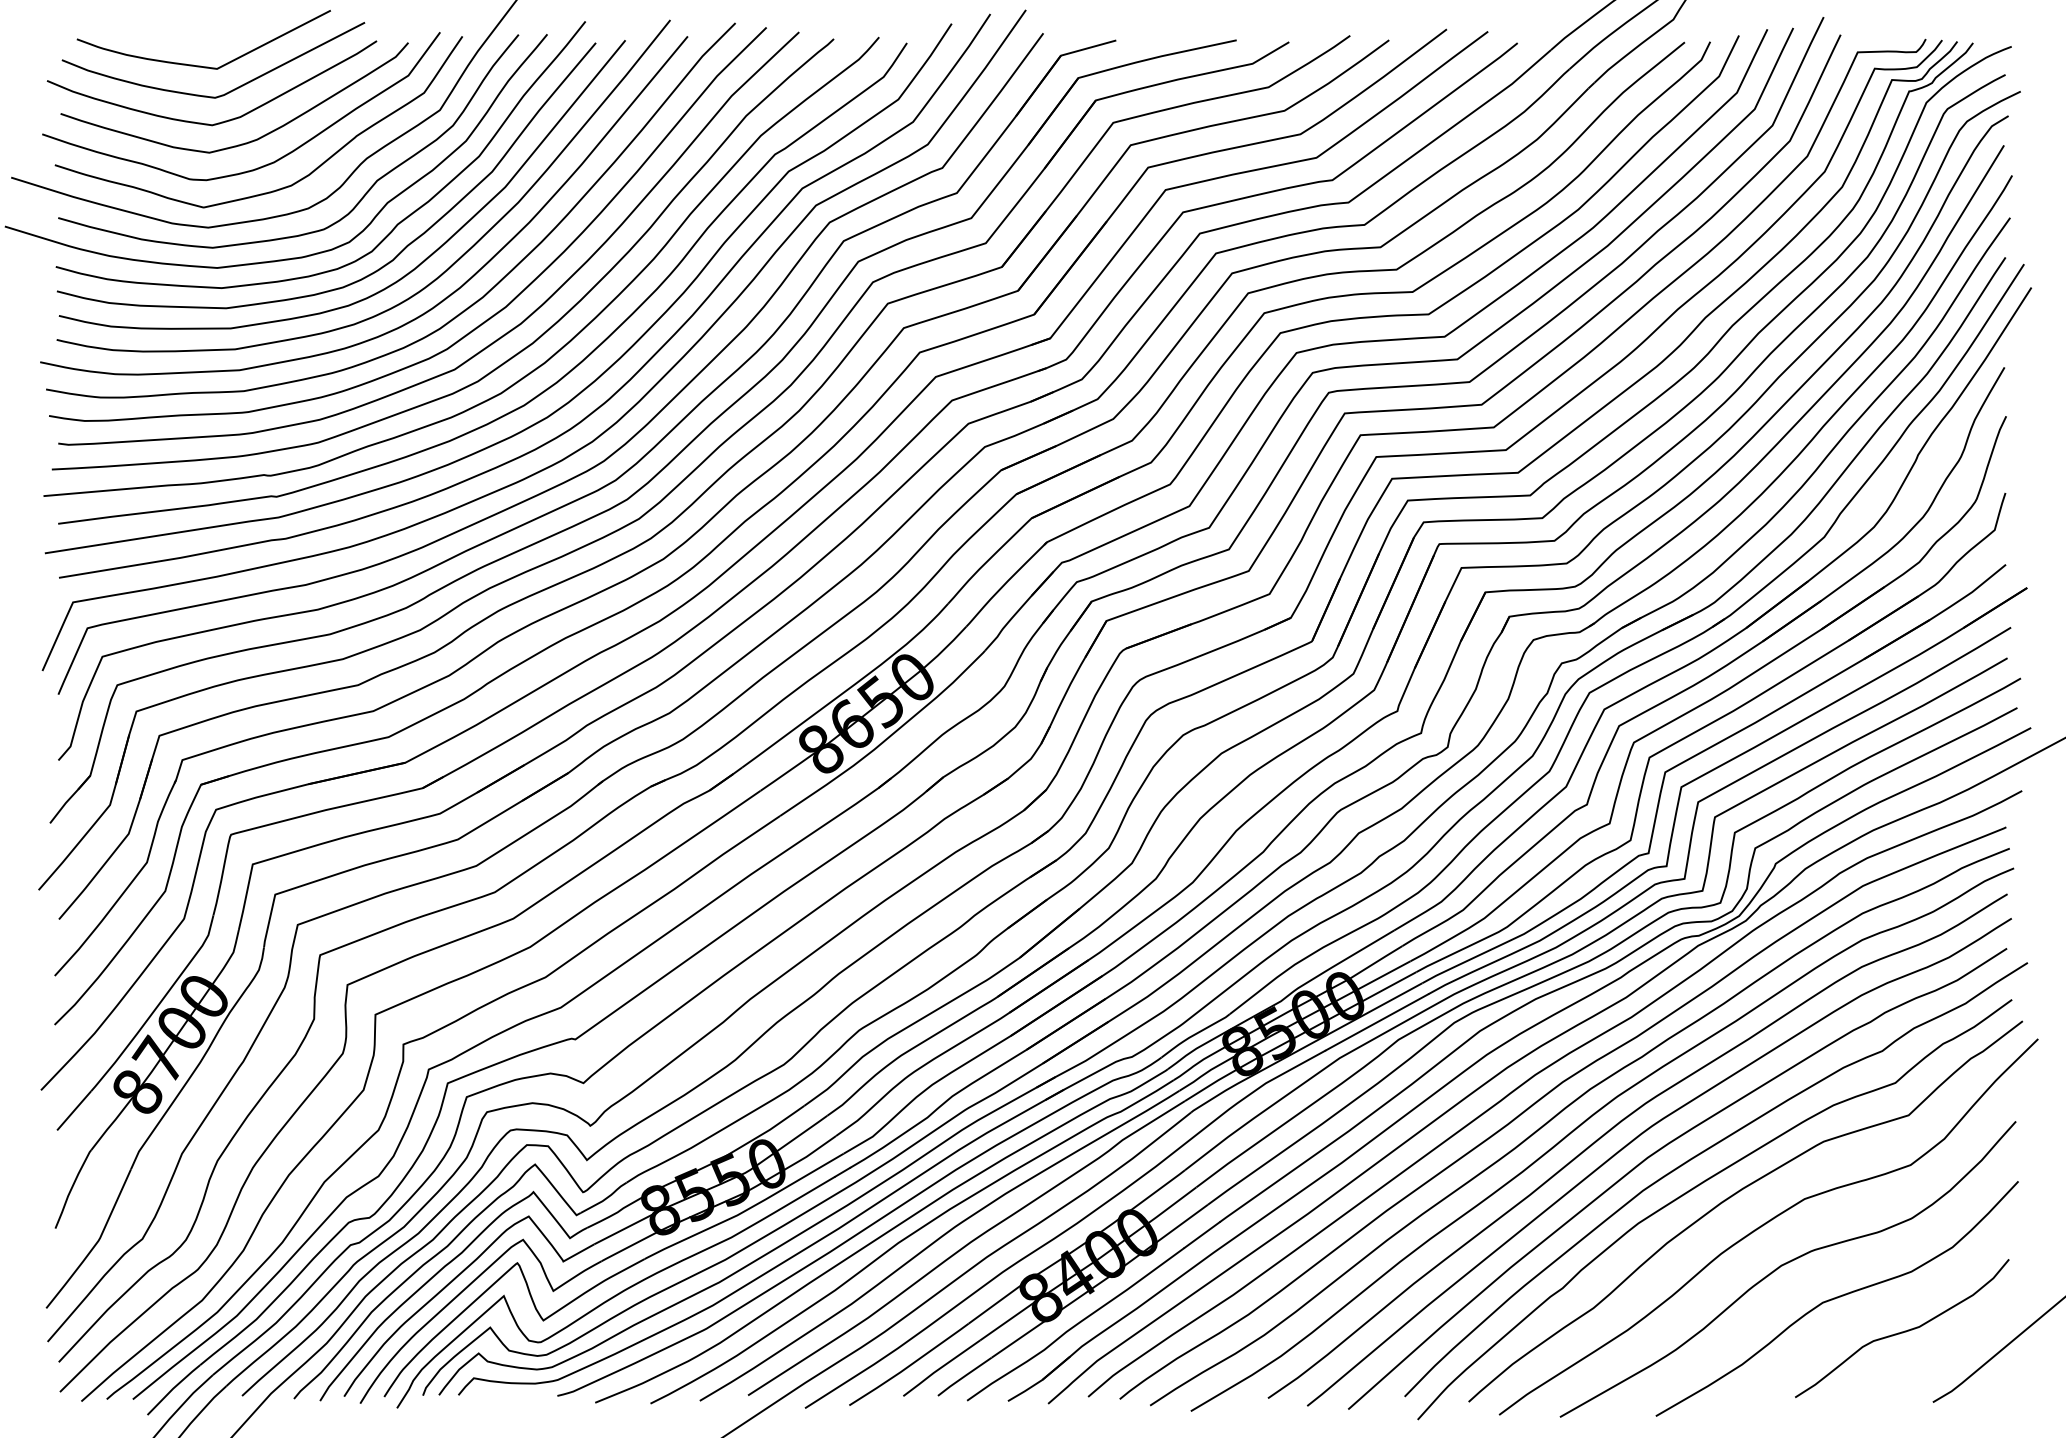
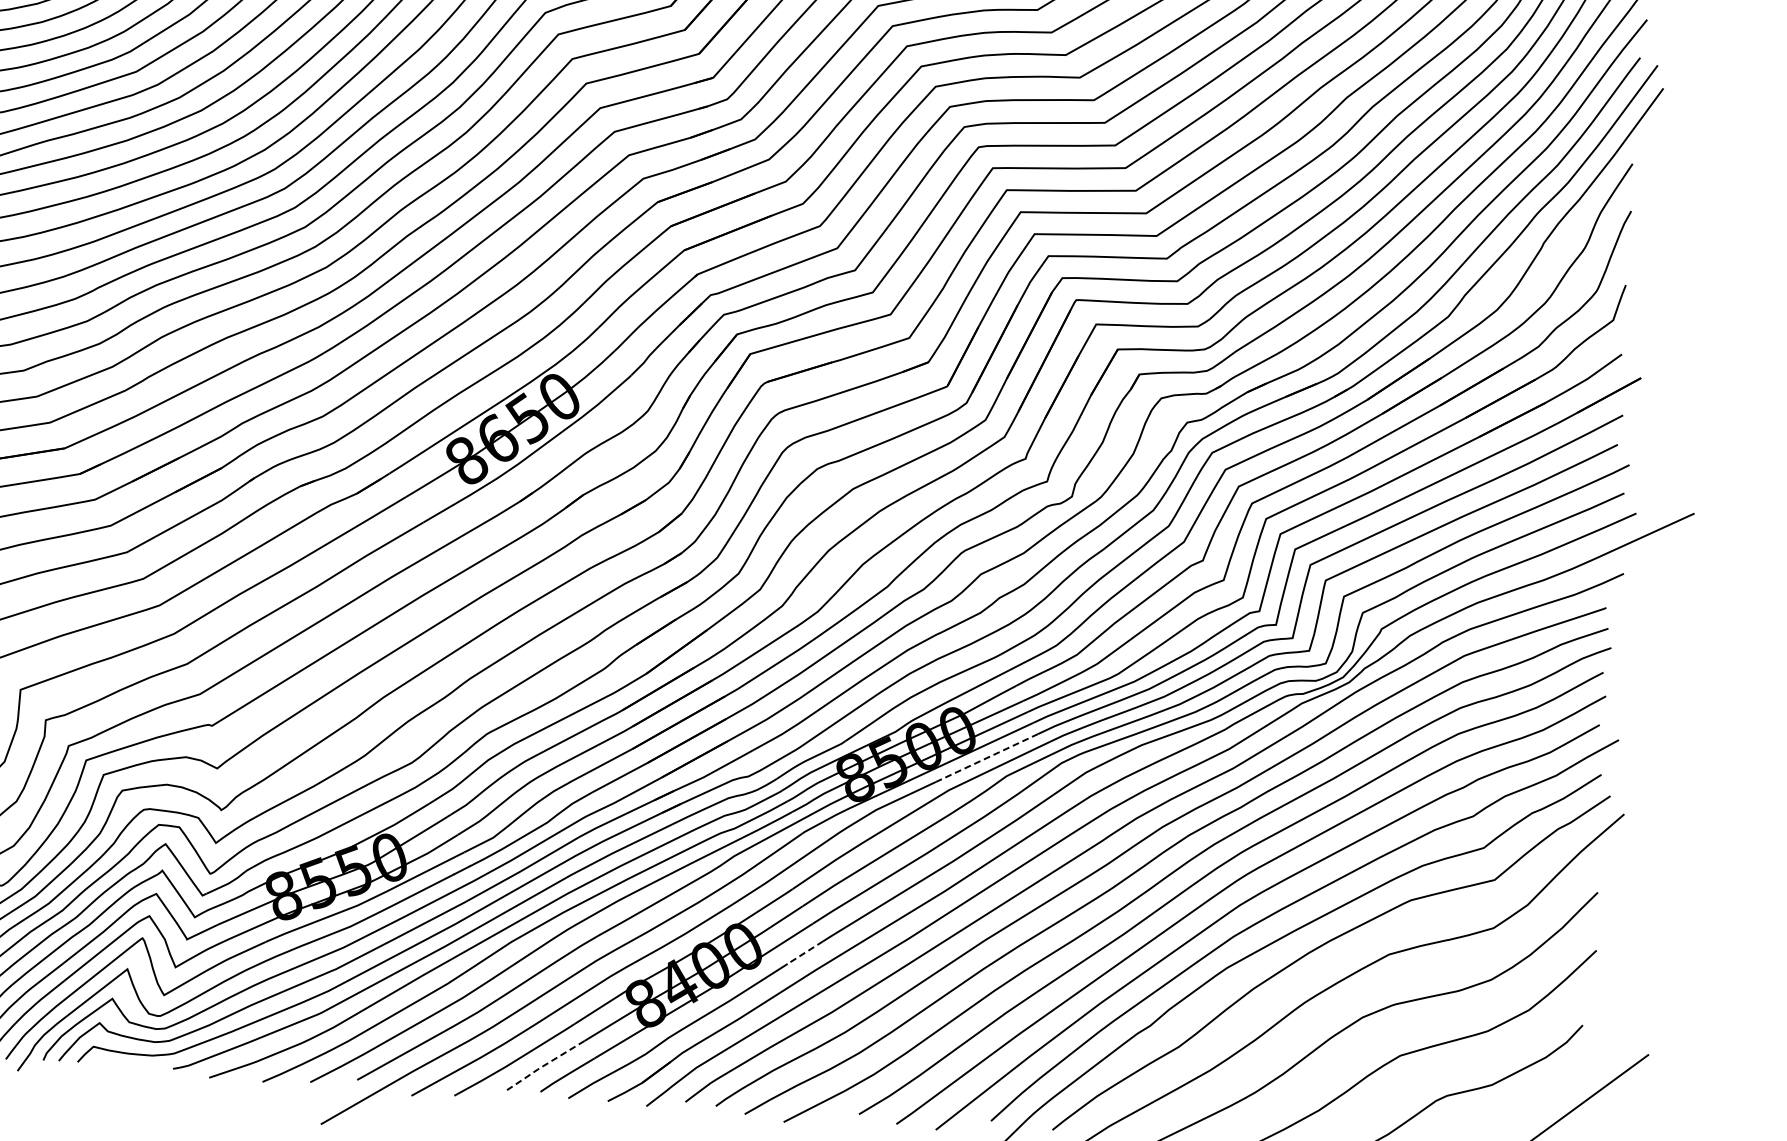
line: (1376, 1022) -> (986, 758), solid -> dashed
line: (1202, 1234) -> (805, 952), solid -> dashed
line: (940, 1368) -> (544, 1065), solid -> dashed

